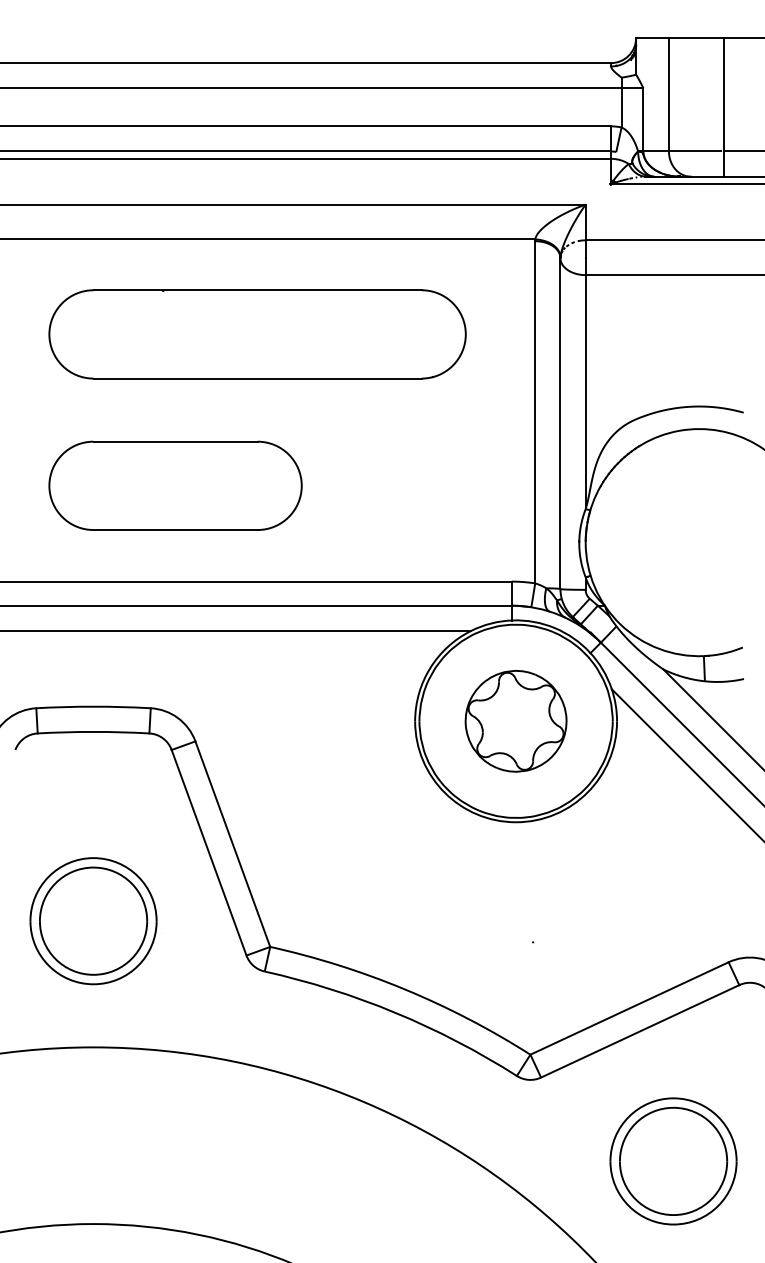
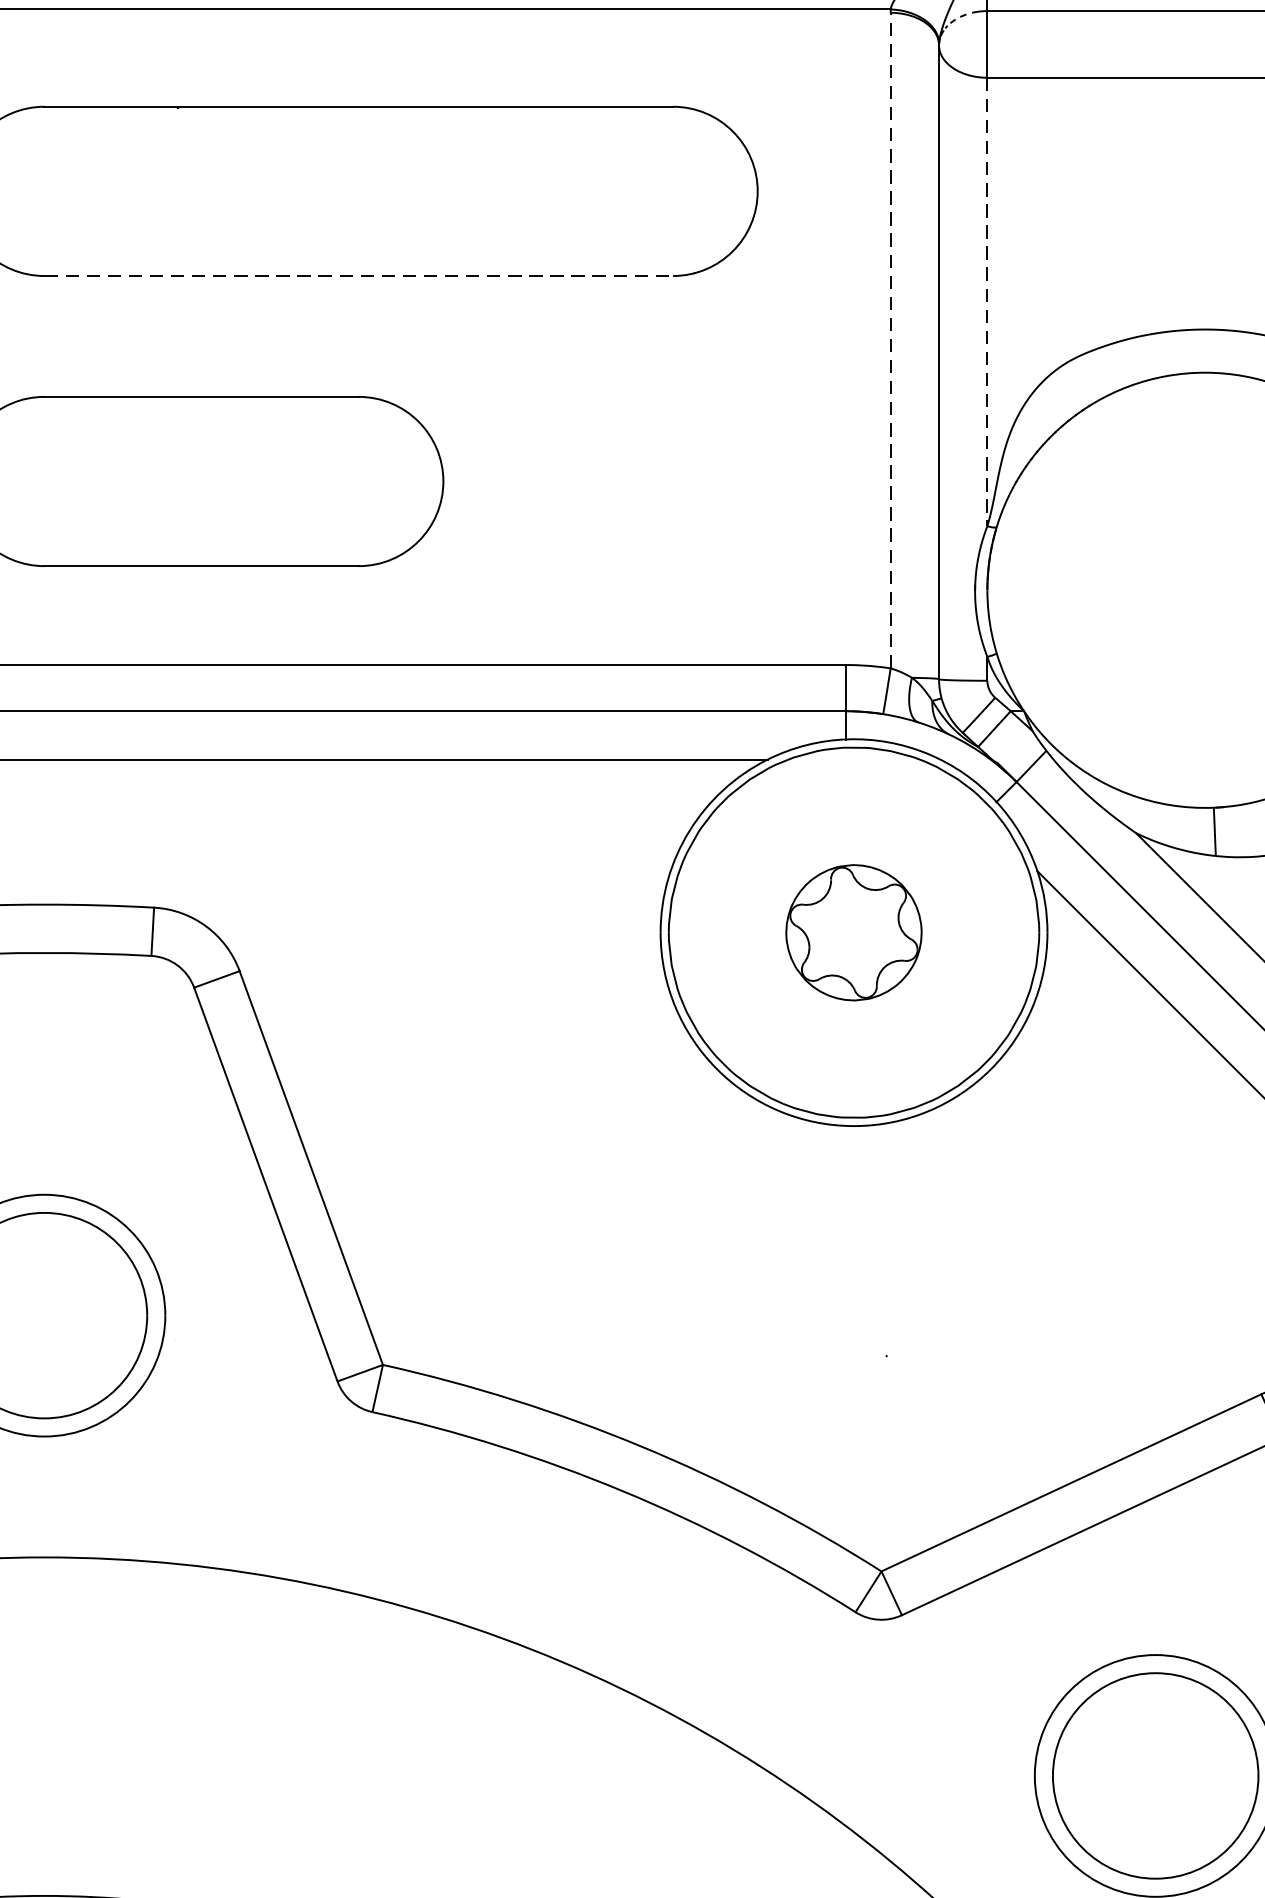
line: (258, 378) -> (360, 275), solid -> dashed
line: (585, 392) -> (987, 302), solid -> dashed
line: (535, 411) -> (891, 339), solid -> dashed
part: (515, 721) -> (852, 933), size x0.7

